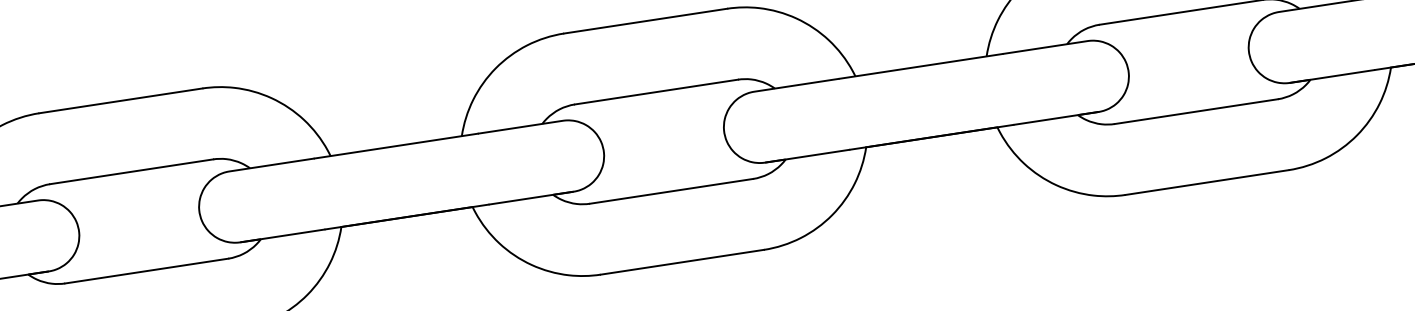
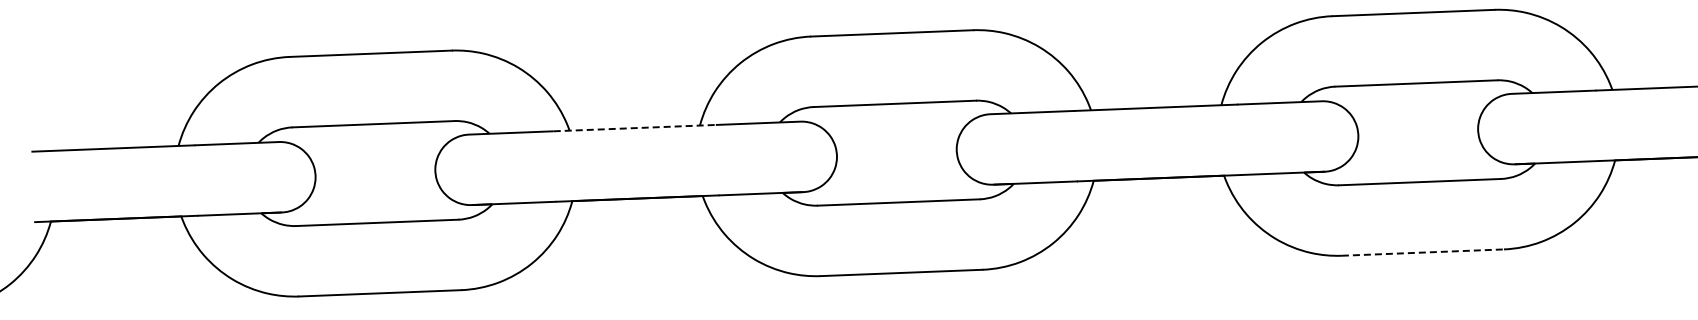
line: (397, 146) -> (635, 128), solid -> dashed
line: (1207, 182) -> (1423, 252), solid -> dashed

